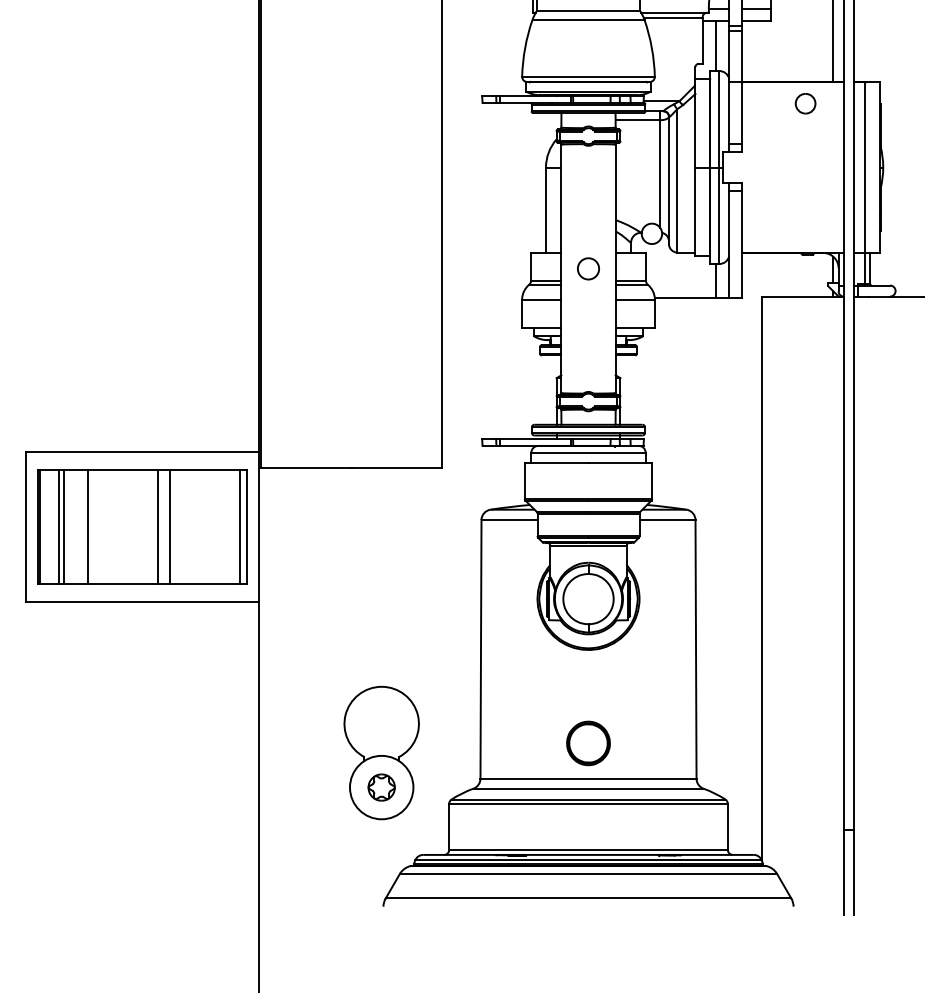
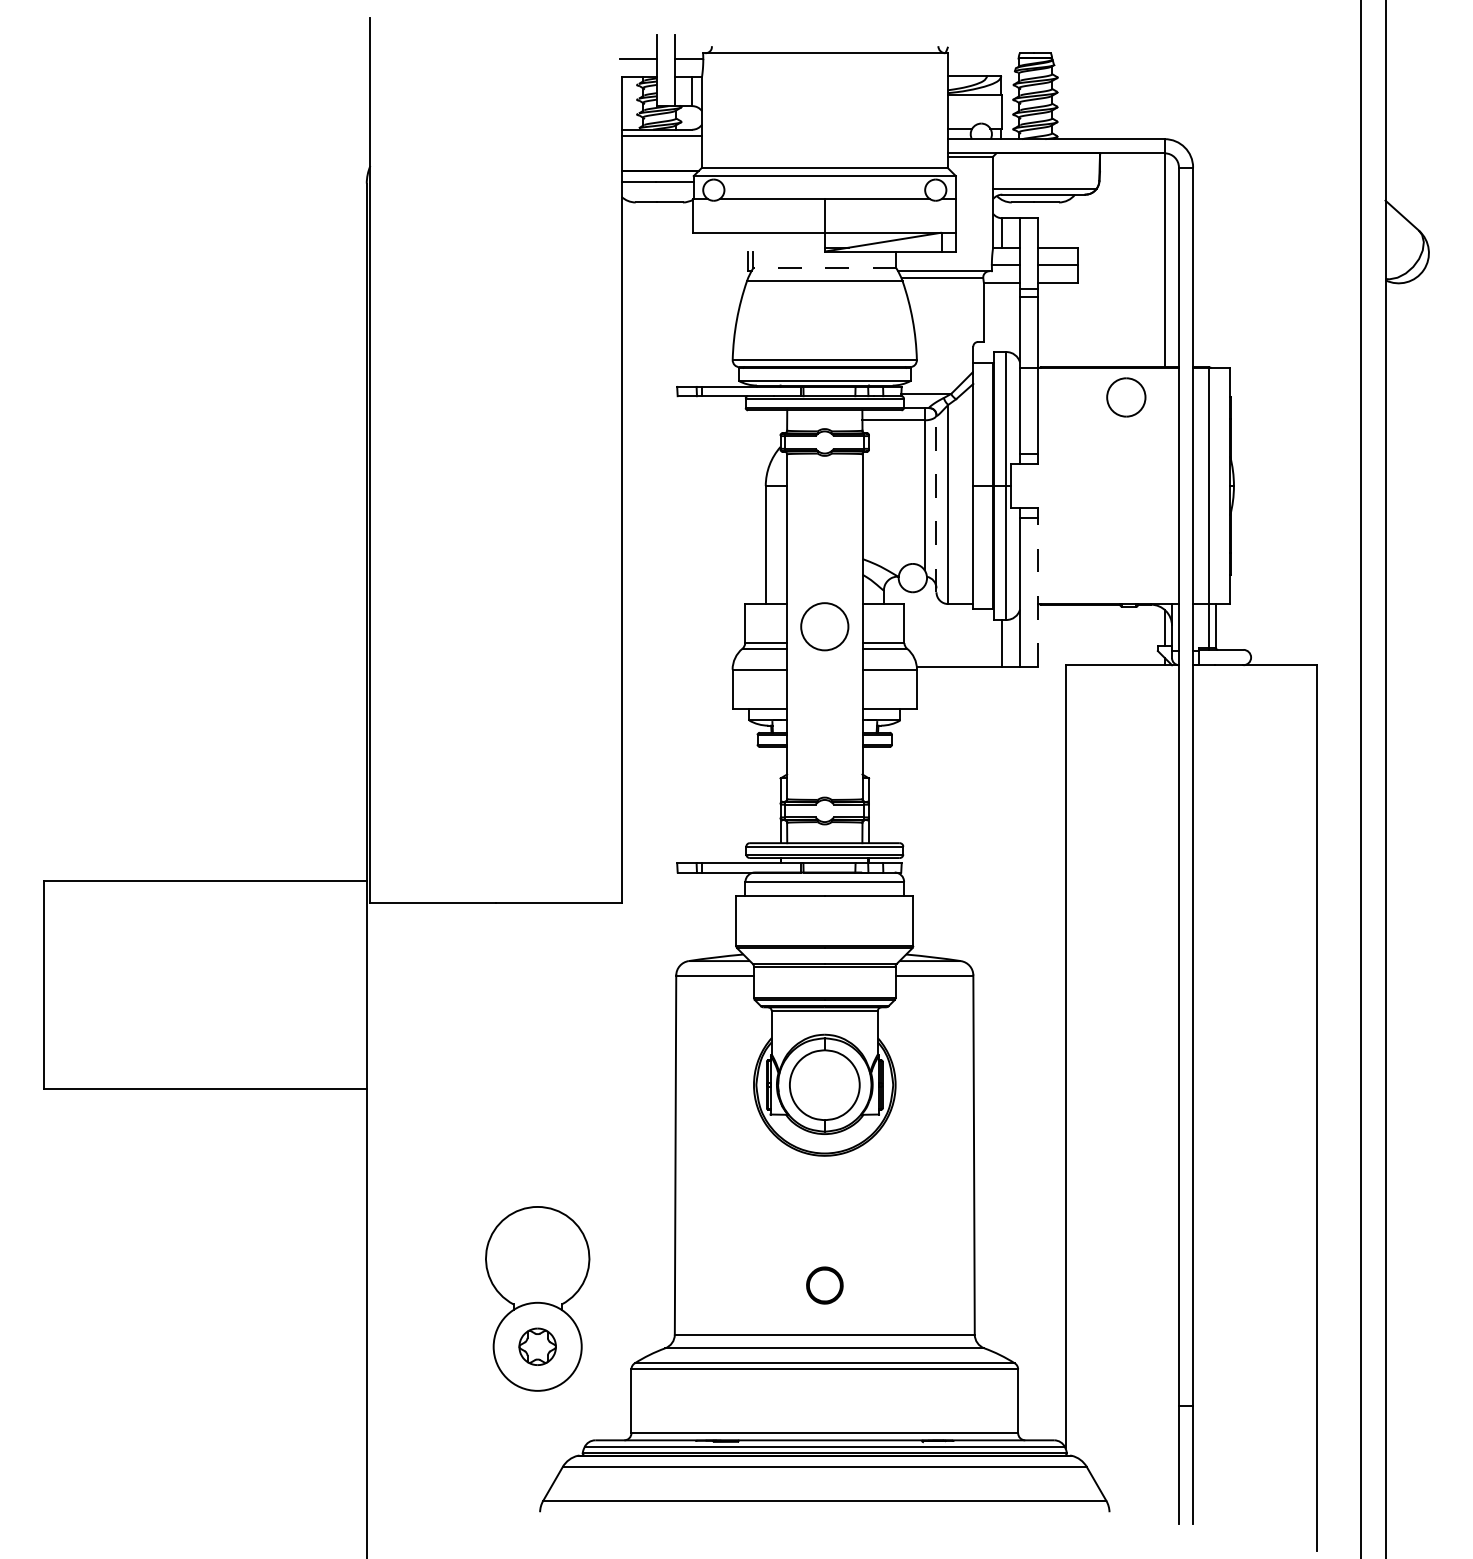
line: (588, 10) -> (824, 268), solid -> dashed
line: (716, 46) -> (1002, 317), removed
part: (805, 103) -> (1125, 397), size x1.4
line: (668, 180) -> (936, 503), solid -> dashed
line: (741, 244) -> (1037, 592), solid -> dashed
circle: (588, 268) -> (824, 626), size x1.6
part: (142, 526) -> (205, 984), removed
part: (588, 743) -> (824, 1285), size x0.6

